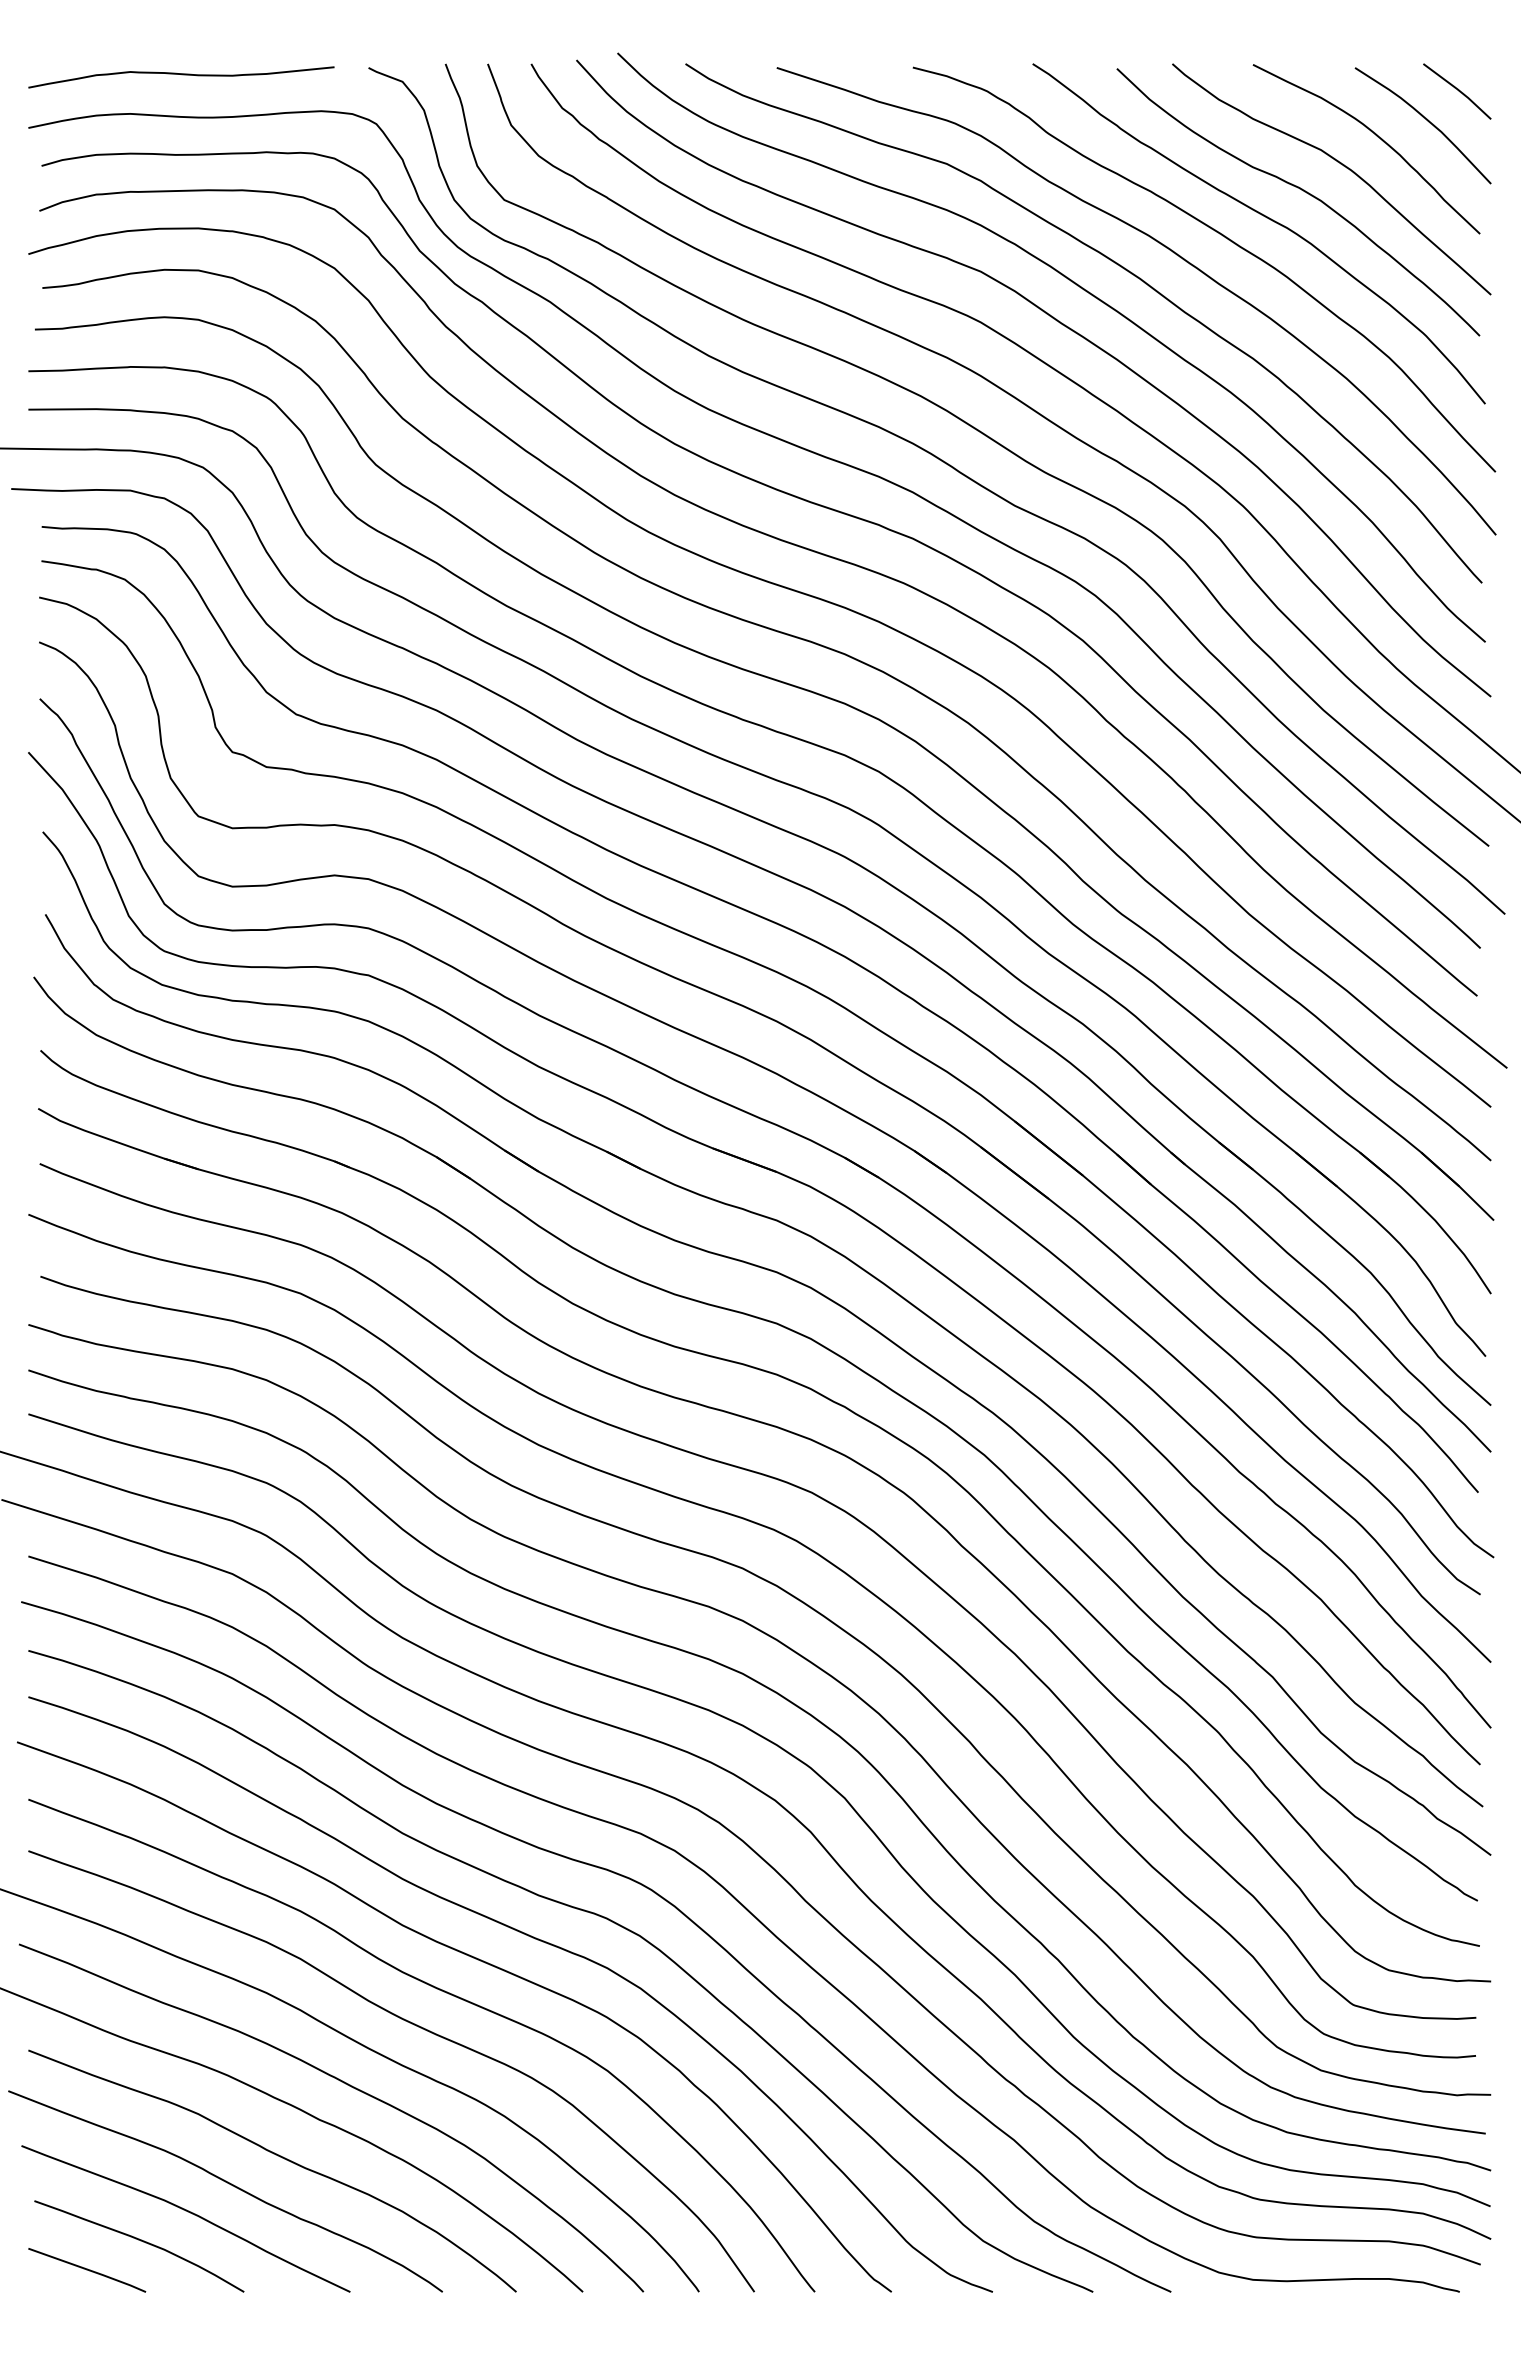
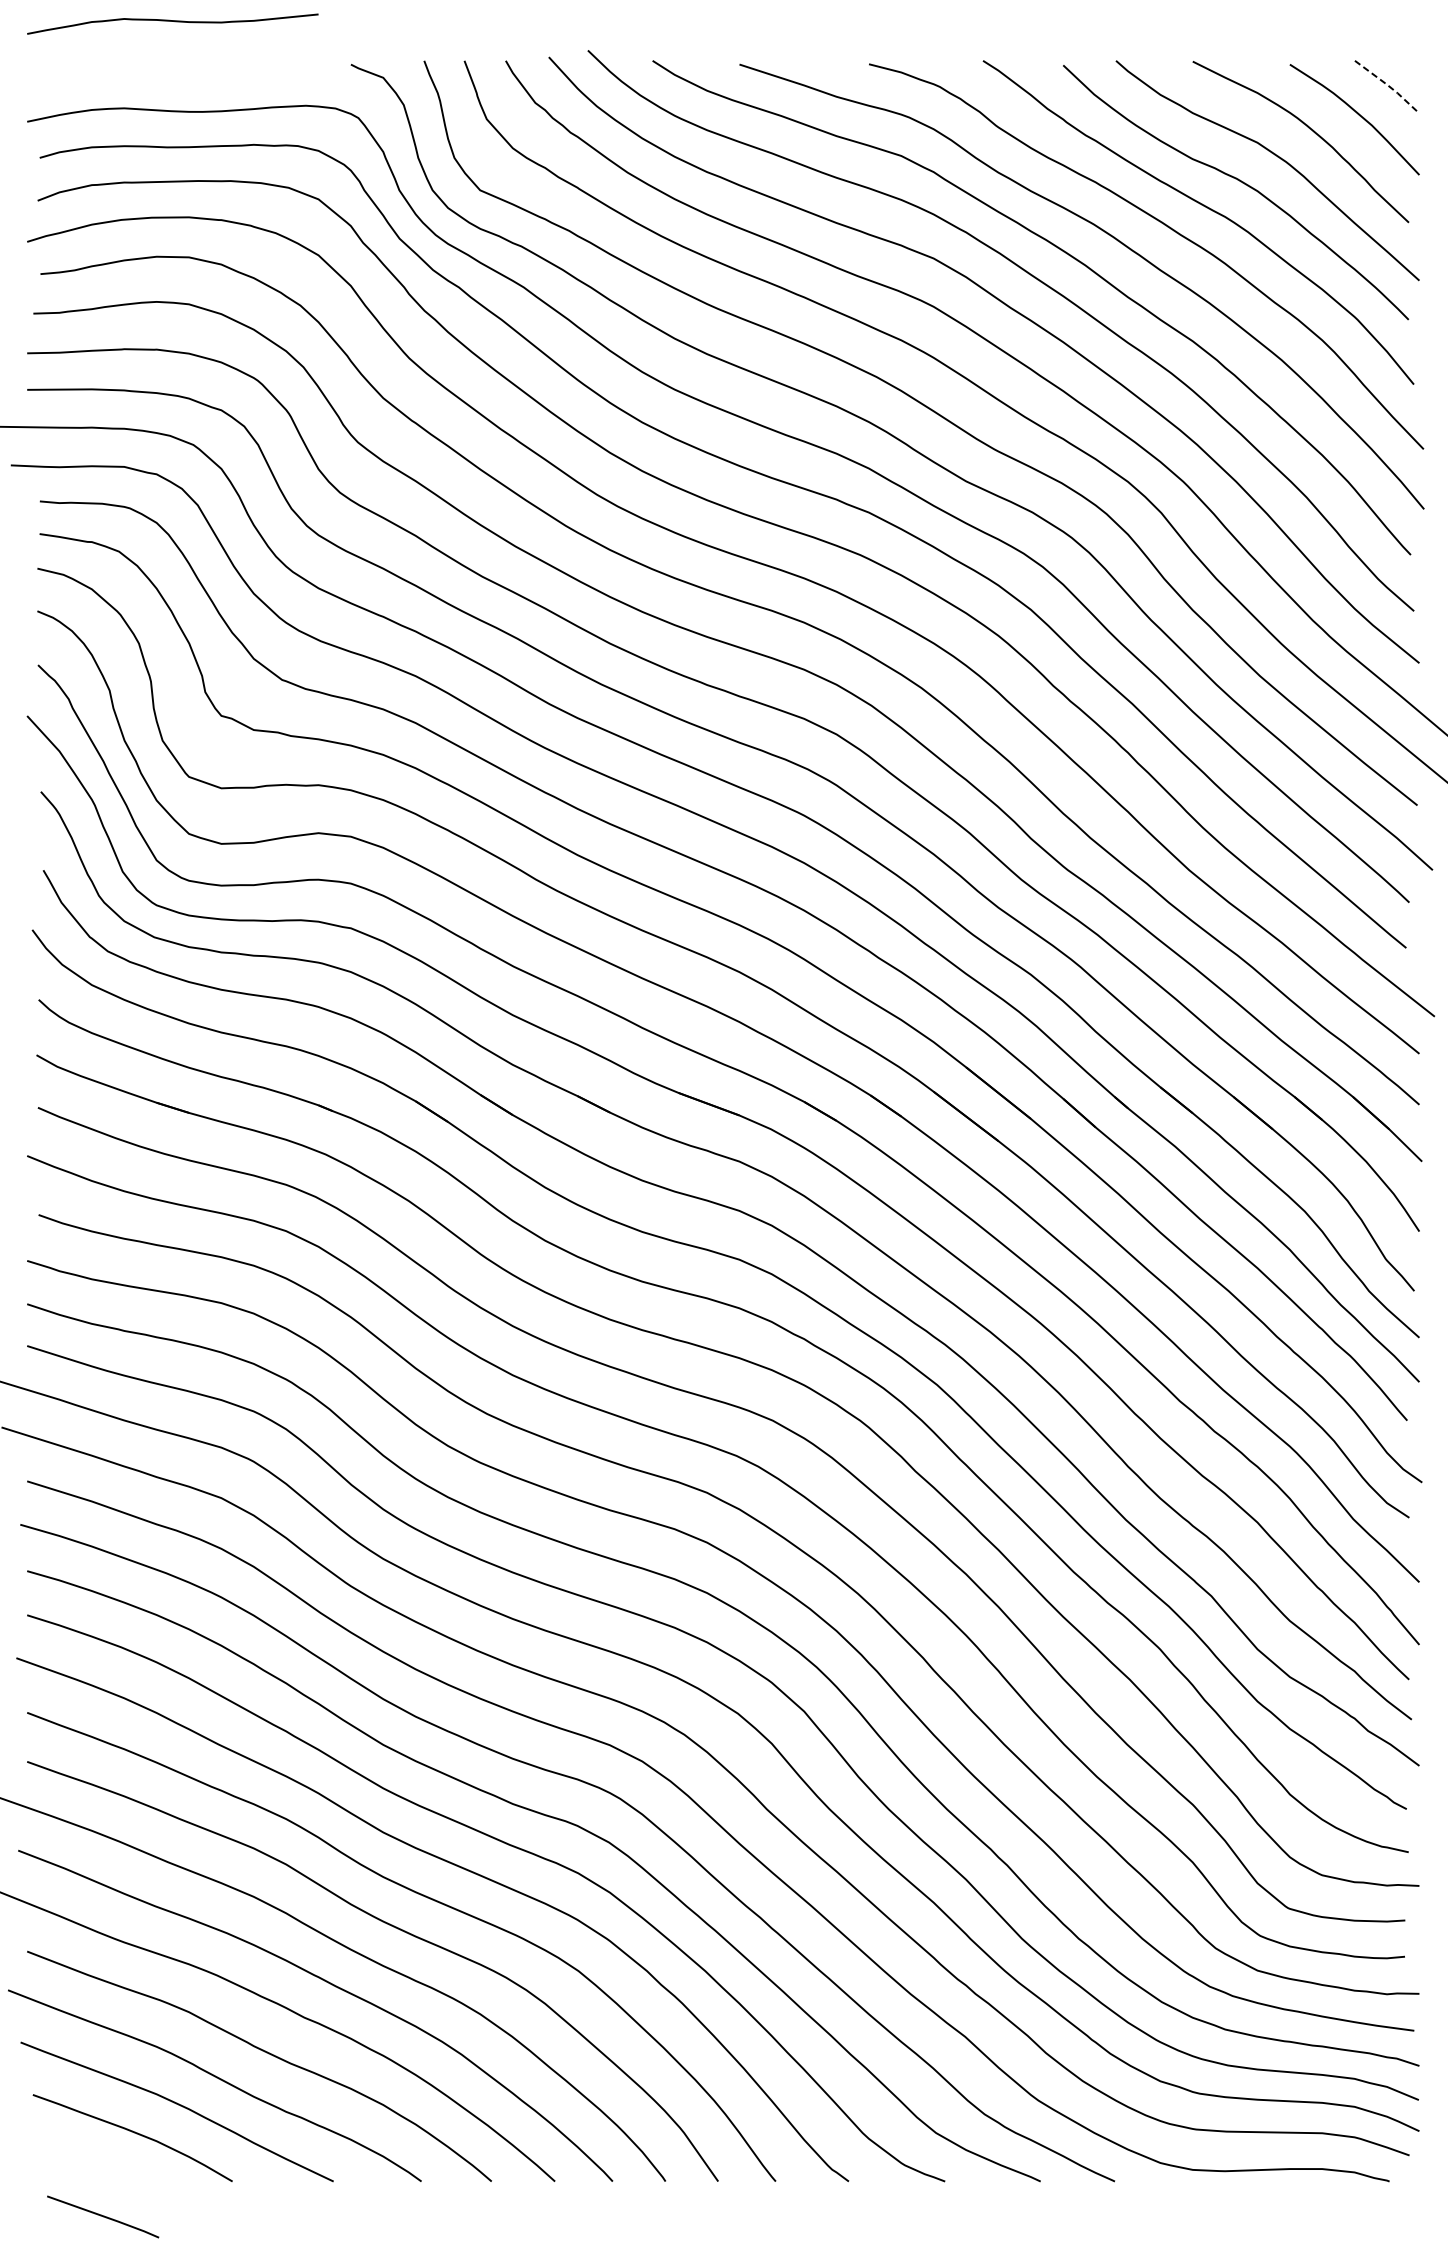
curve: (181, 75) -> (172, 22), moved
line: (1458, 90) -> (1388, 86), solid -> dashed
line: (87, 2270) -> (103, 2217), moved

